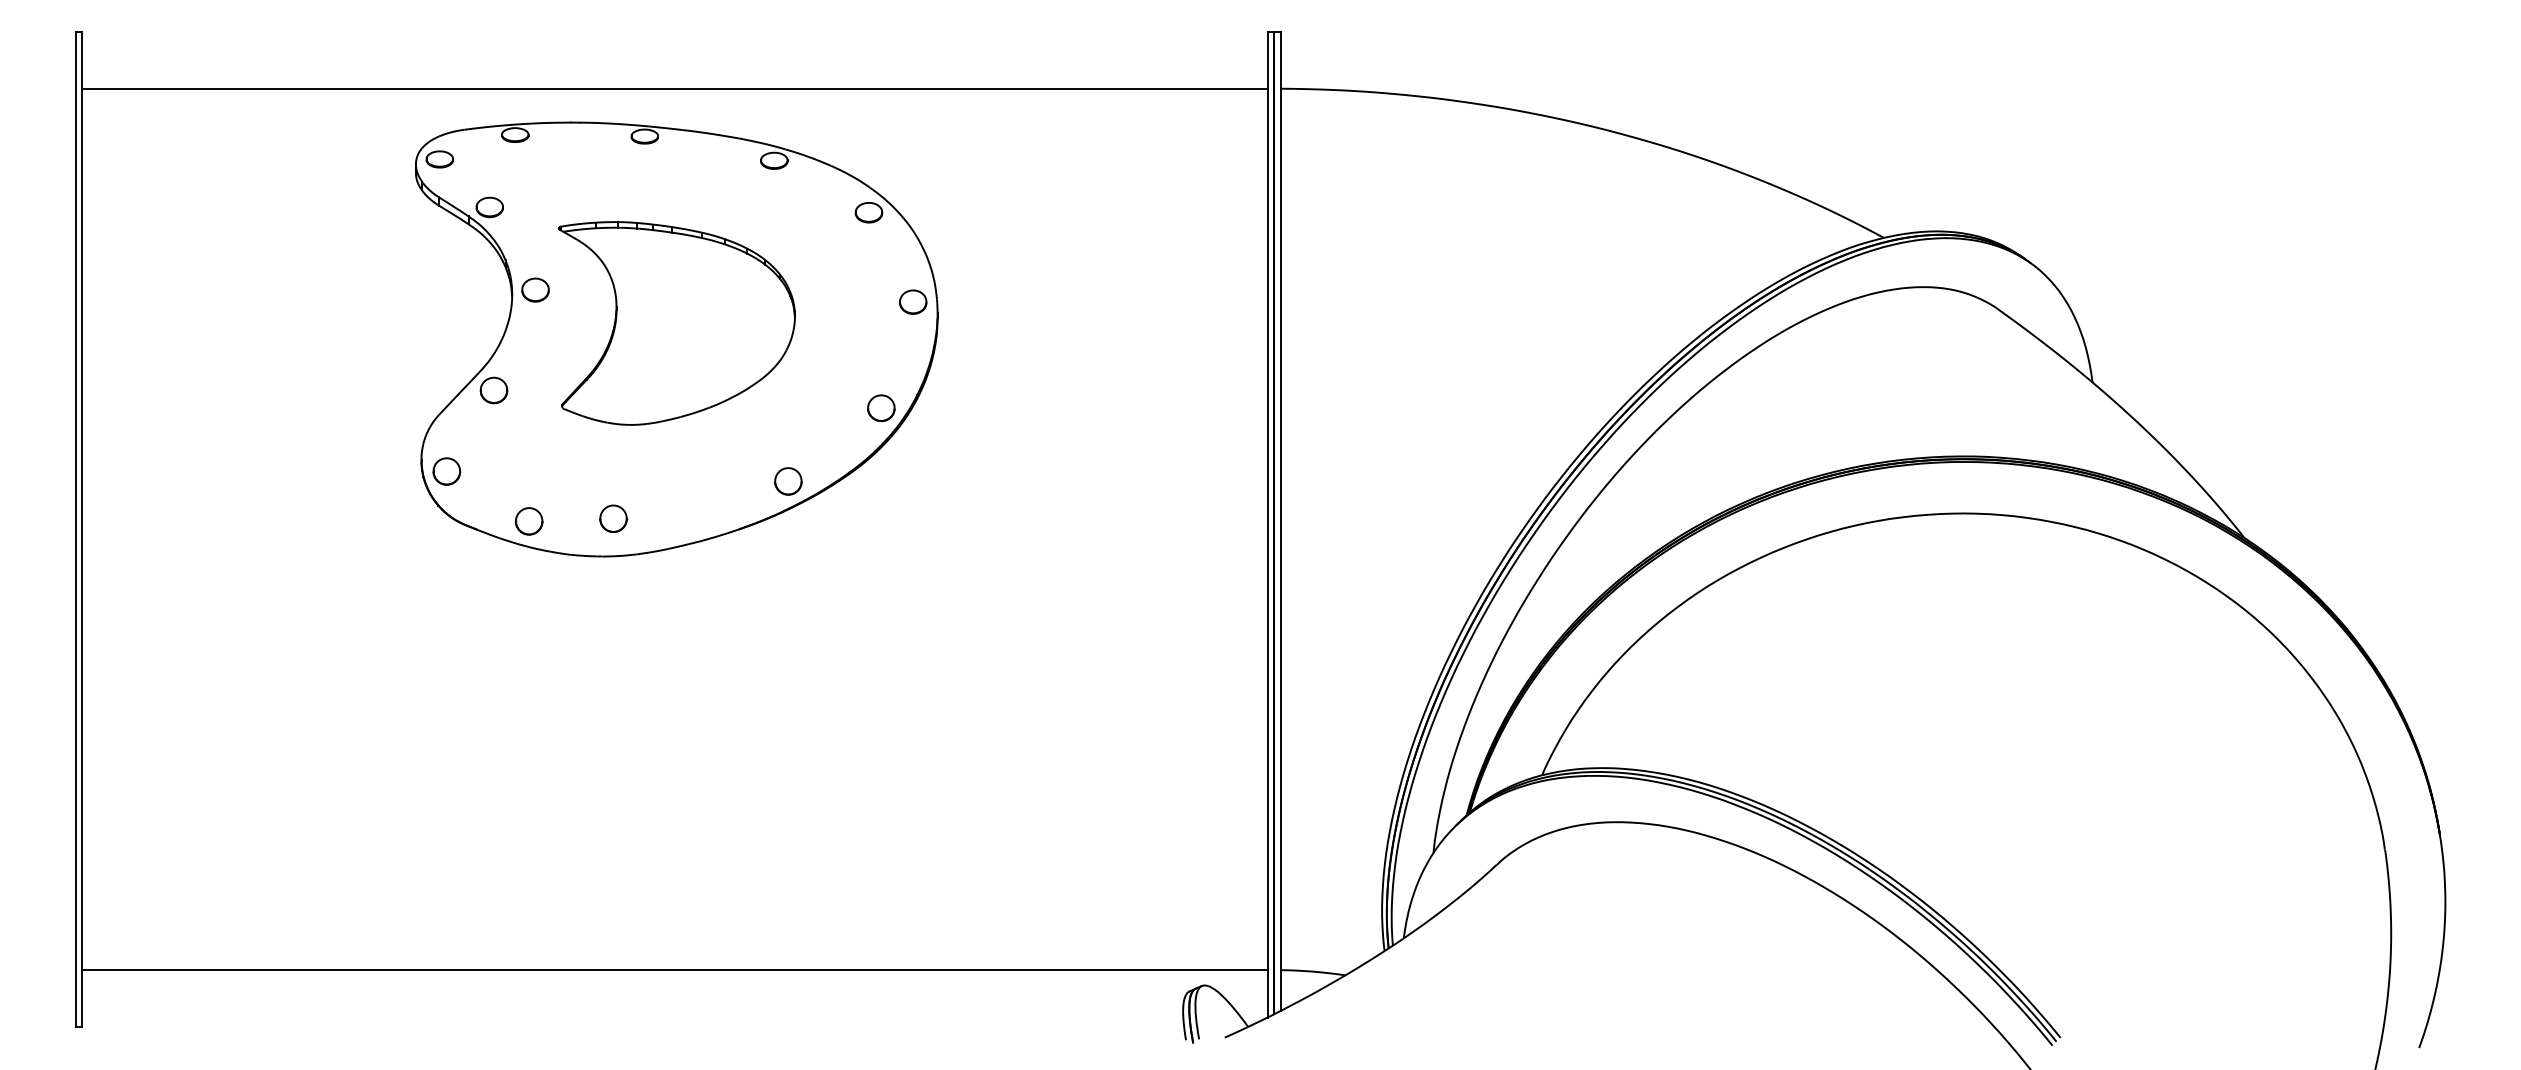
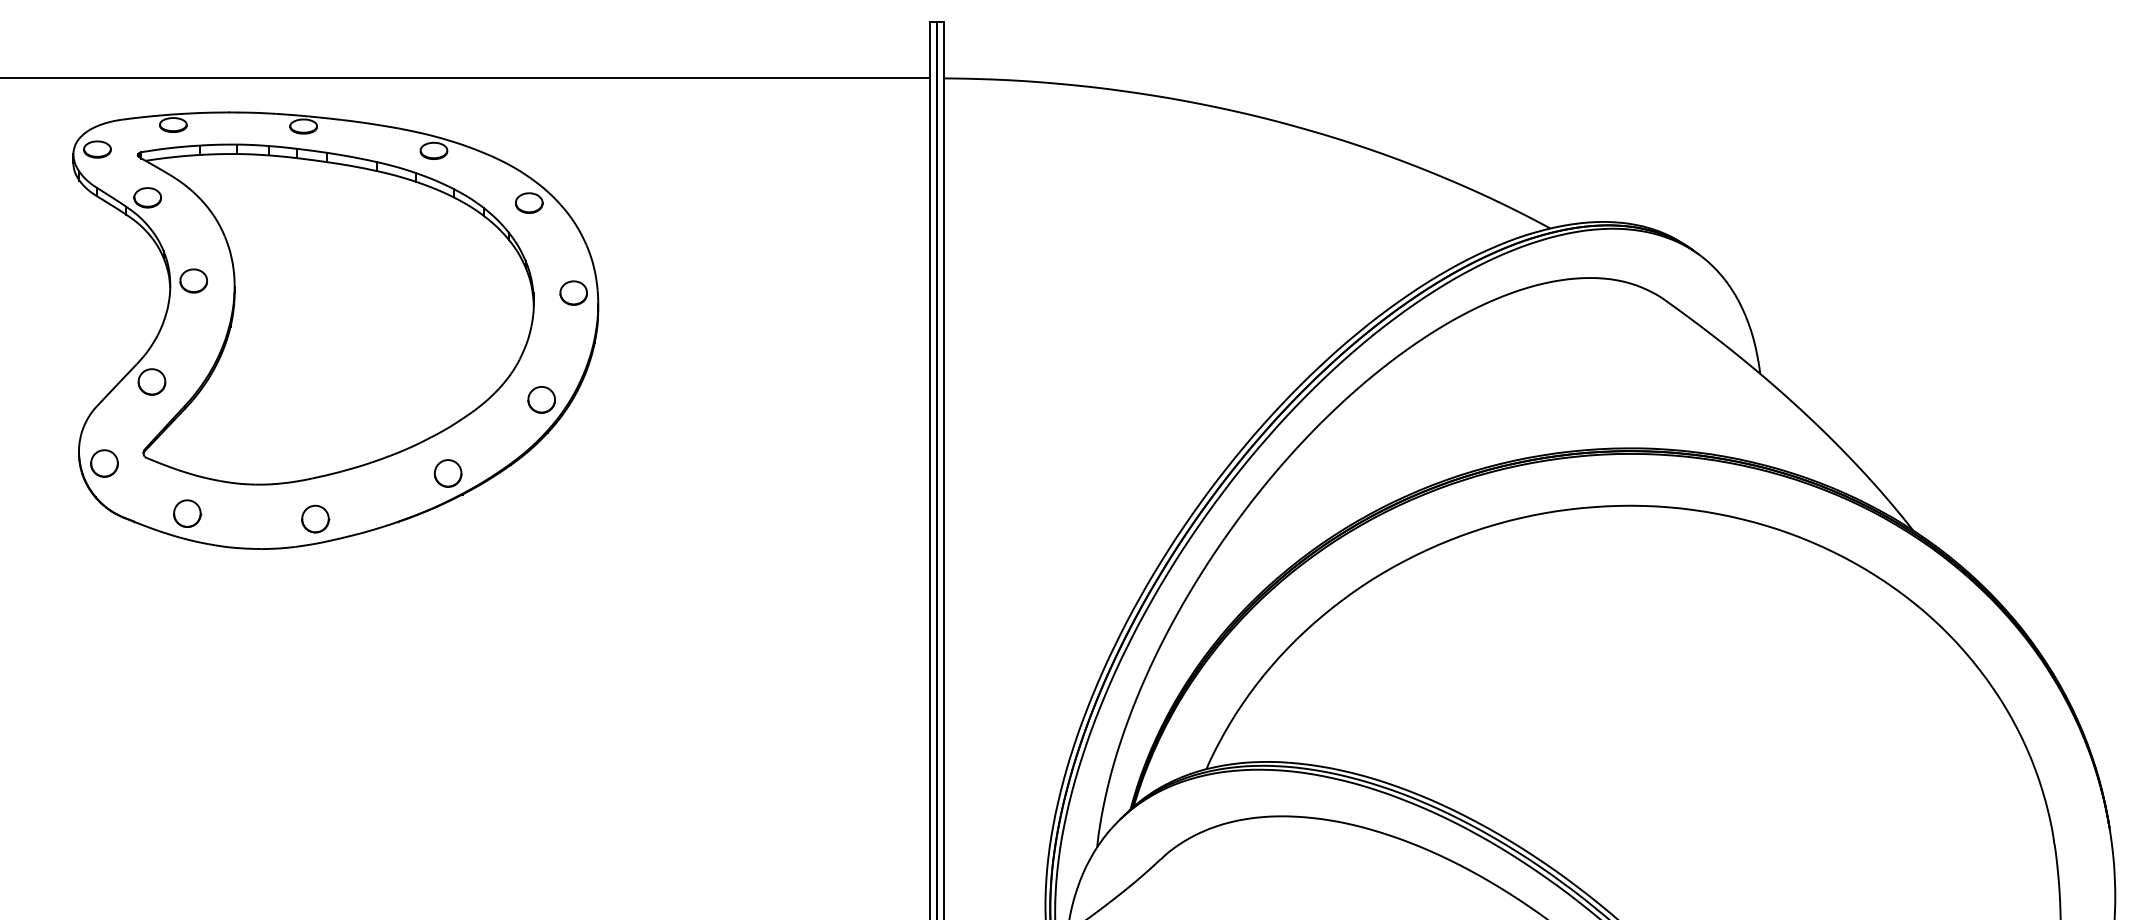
part: (676, 323) -> (335, 314), size x1.67
part: (613, 518) -> (315, 518), moved

